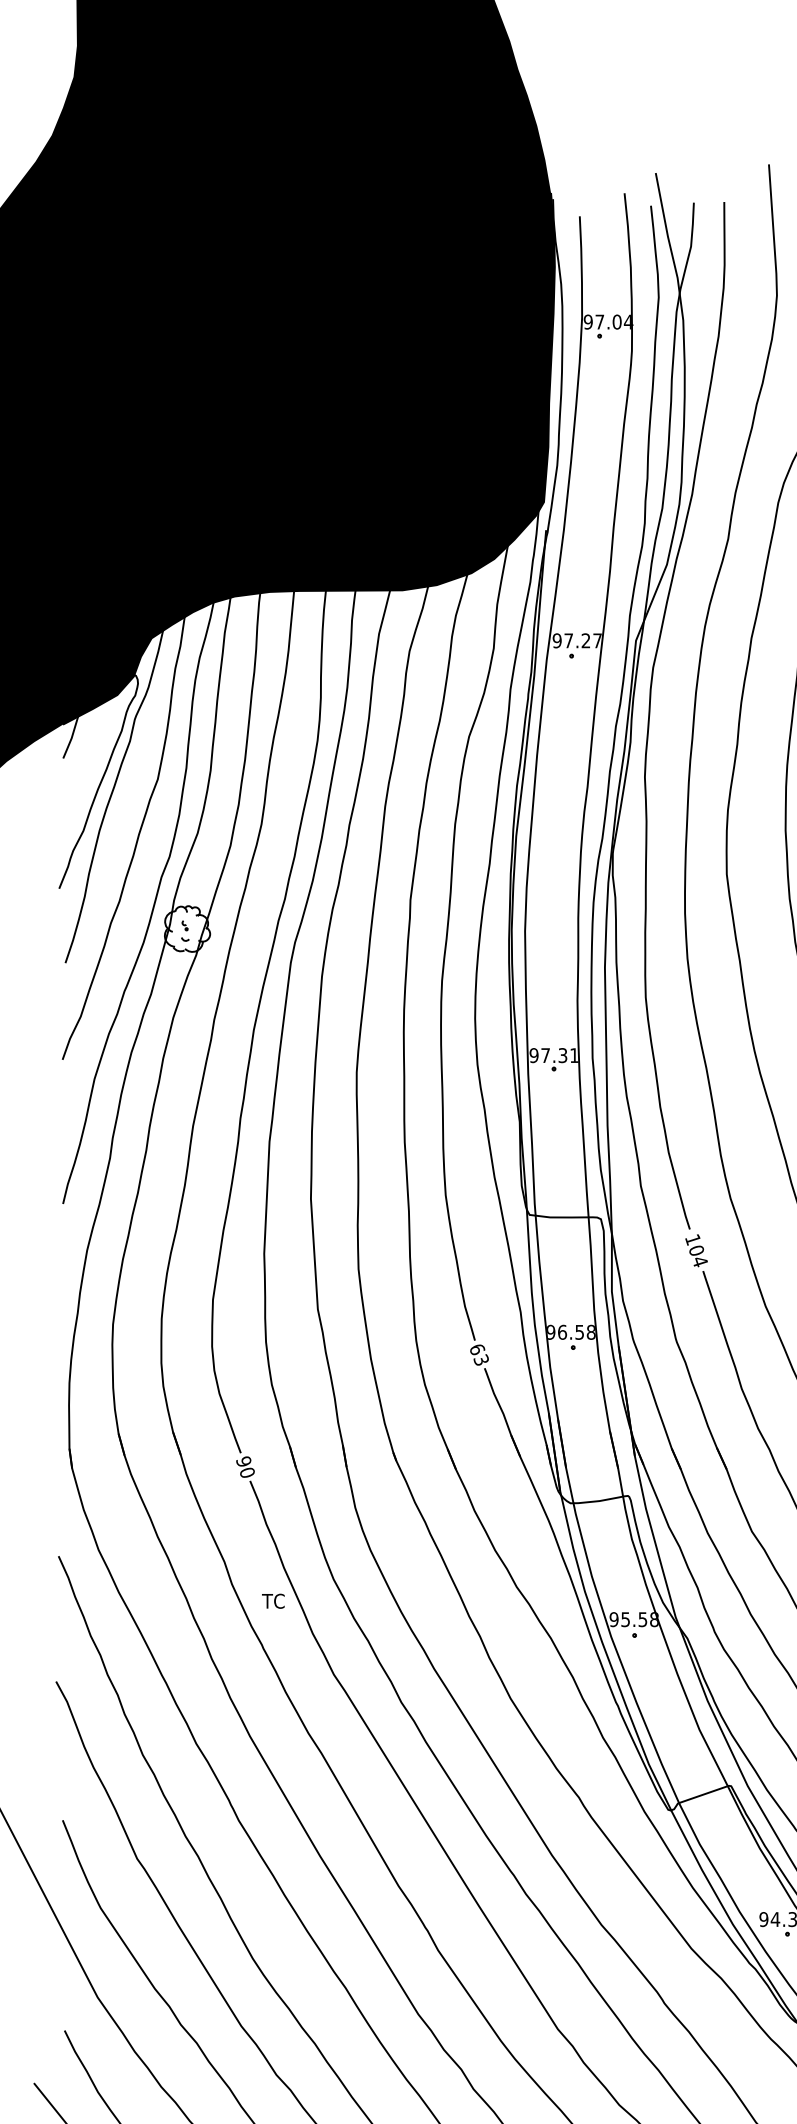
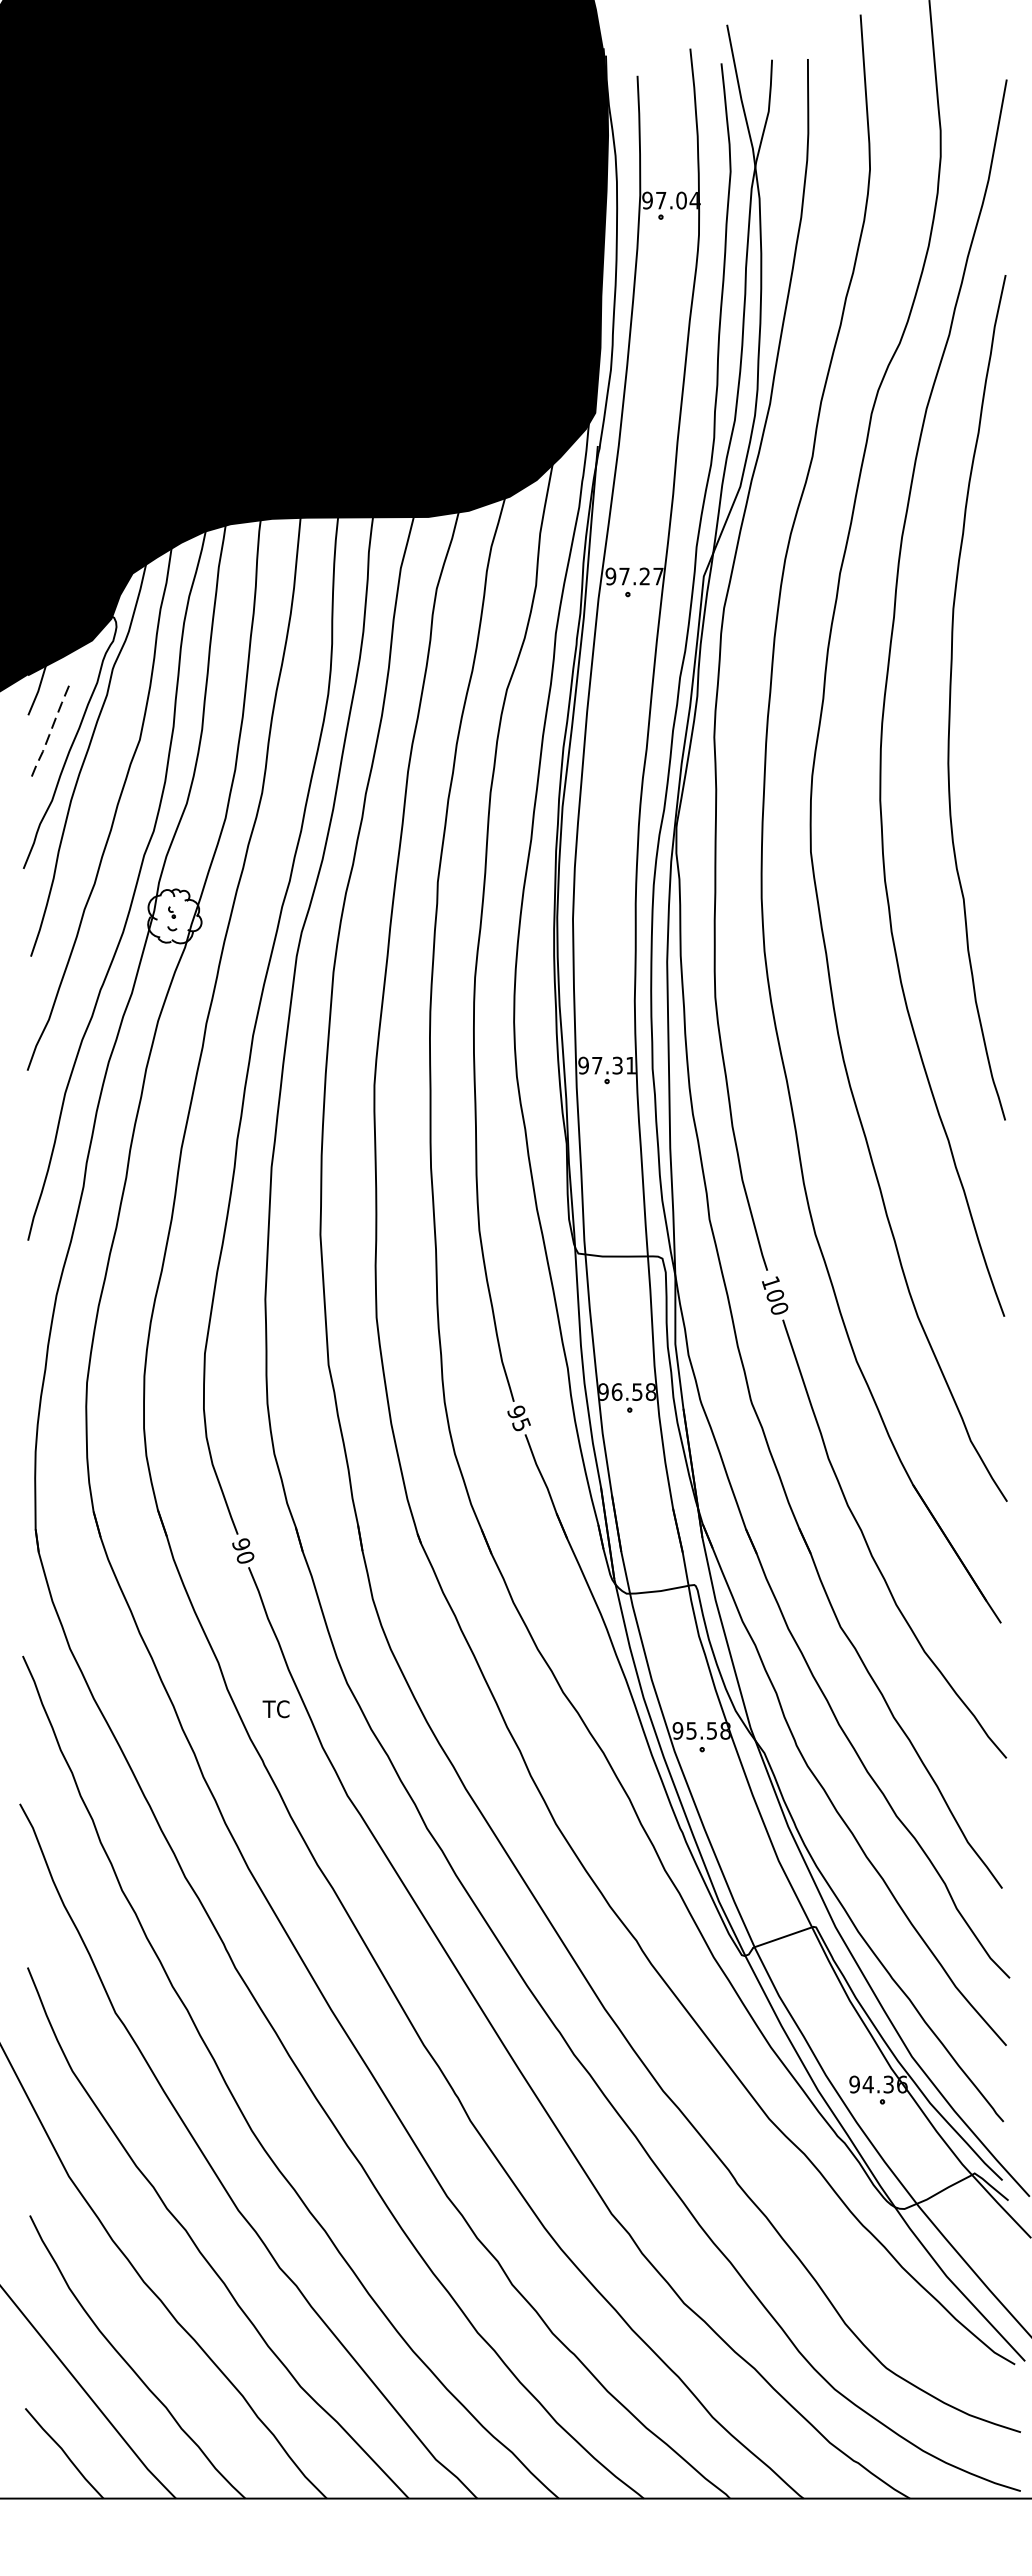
curve: (82, 769) -> (51, 728), added
text: (700, 1261) -> (779, 1308), 104 -> 100
text: (478, 1354) -> (518, 1418), 63 -> 95

